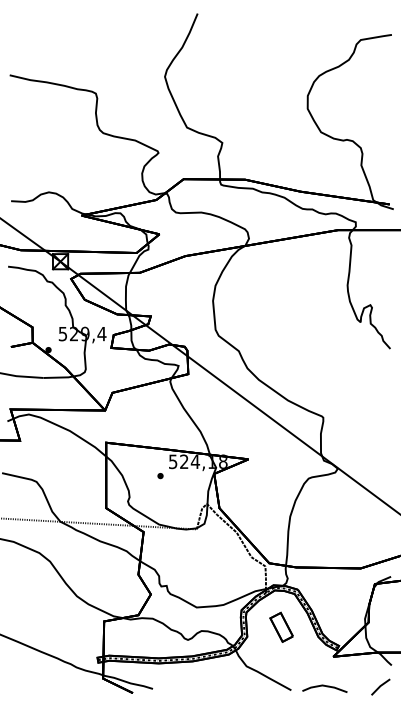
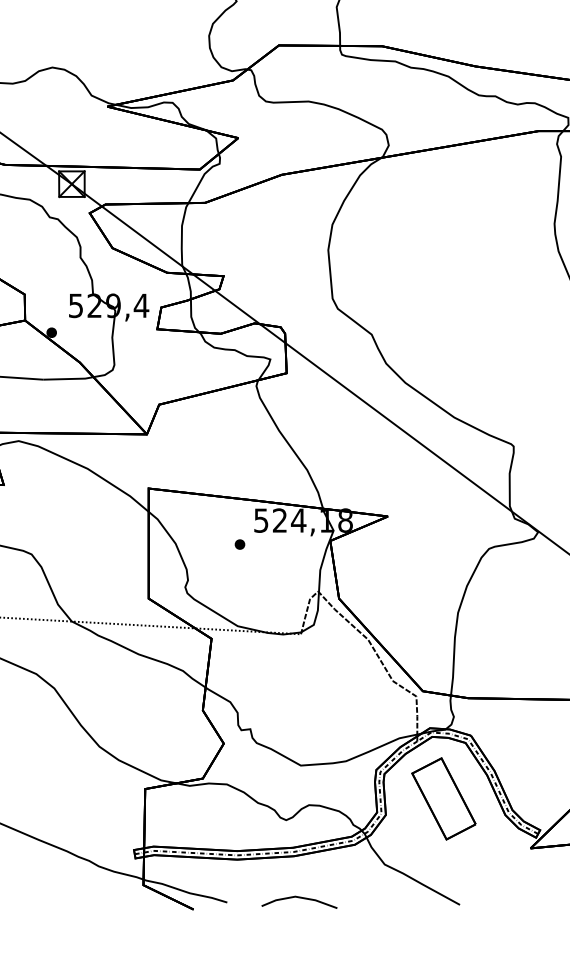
part: (281, 627) -> (443, 799), size x1.67
line: (324, 686) -> (298, 898), moved

